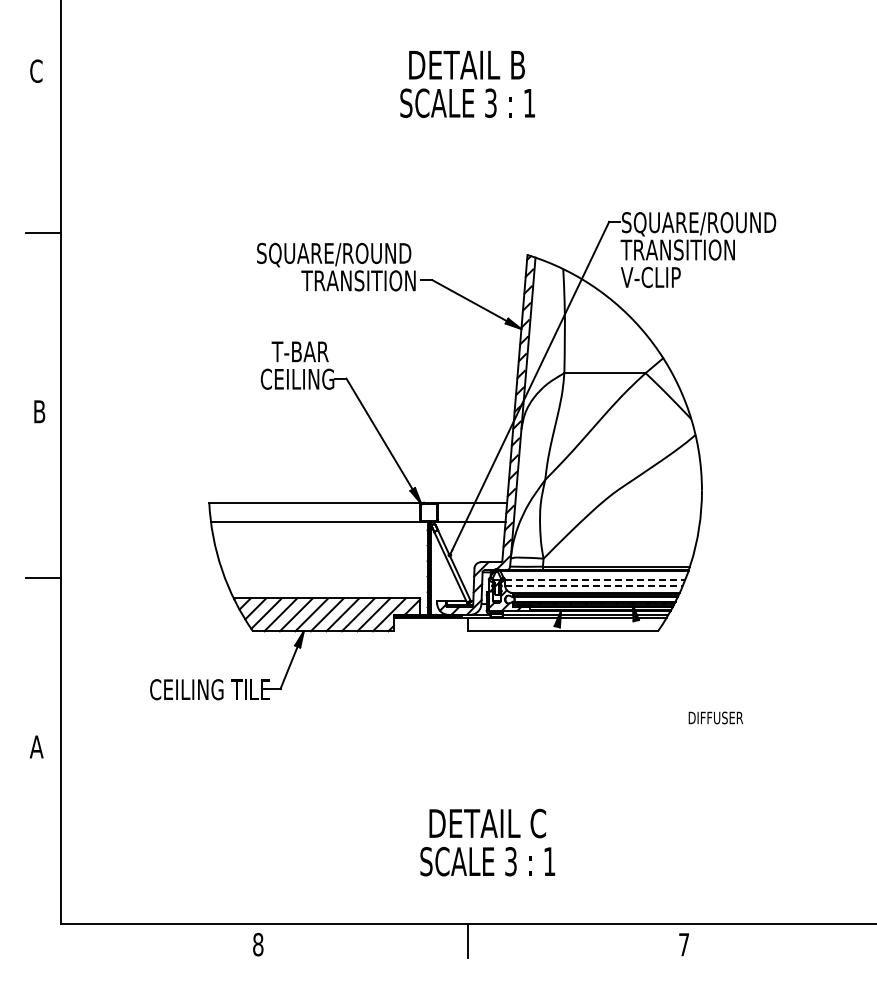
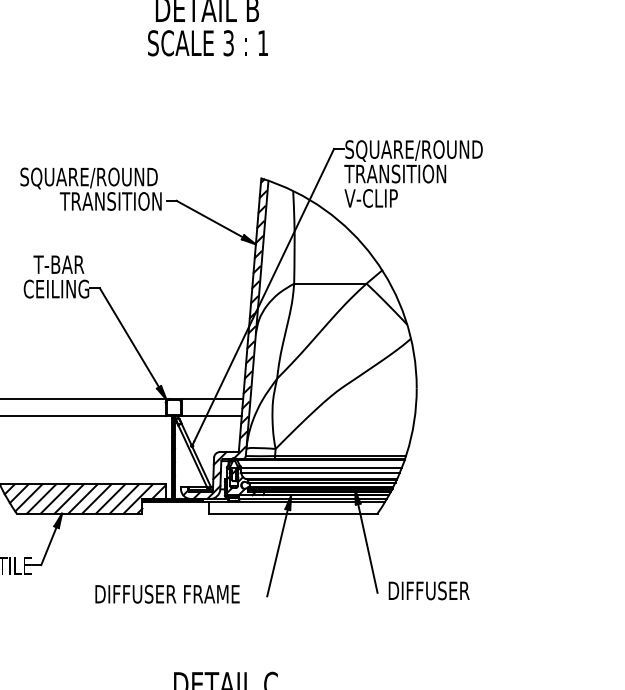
line: (595, 579) -> (321, 467), dashed -> solid
line: (594, 585) -> (320, 472), dashed -> solid
line: (646, 670) -> (367, 548), added
line: (545, 675) -> (277, 553), added
part: (715, 717) -> (428, 590), size x1.67
part: (422, 721) -> (167, 593), added

